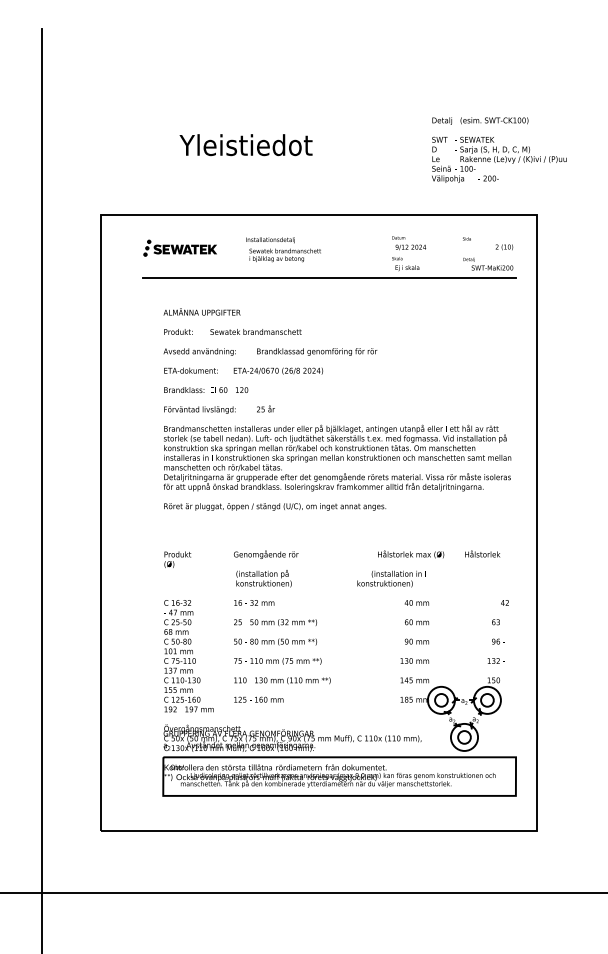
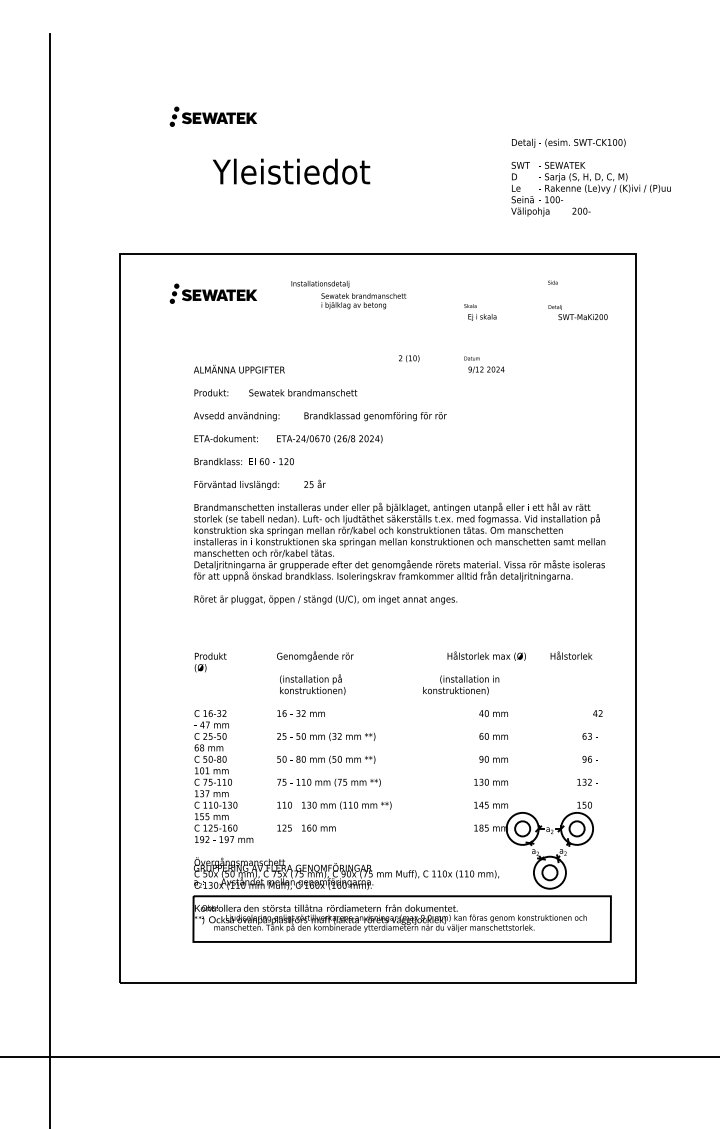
part: (179, 98) -> (212, 116), added
text: (409, 242) -> (484, 364), moved
text: (504, 247) -> (409, 358), moved
text: (284, 255) -> (363, 301), moved
line: (328, 277) -> (389, 328), removed

